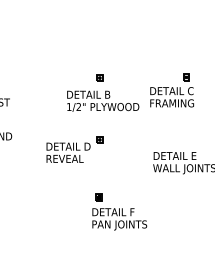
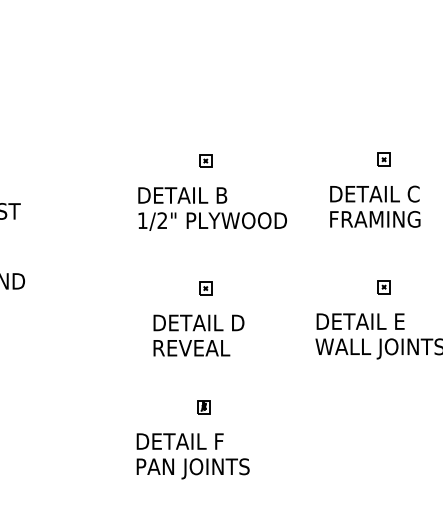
text: (171, 97) -> (373, 207), moved
part: (186, 138) -> (384, 285), added
text: (68, 152) -> (198, 335), moved
text: (119, 219) -> (192, 456), moved

